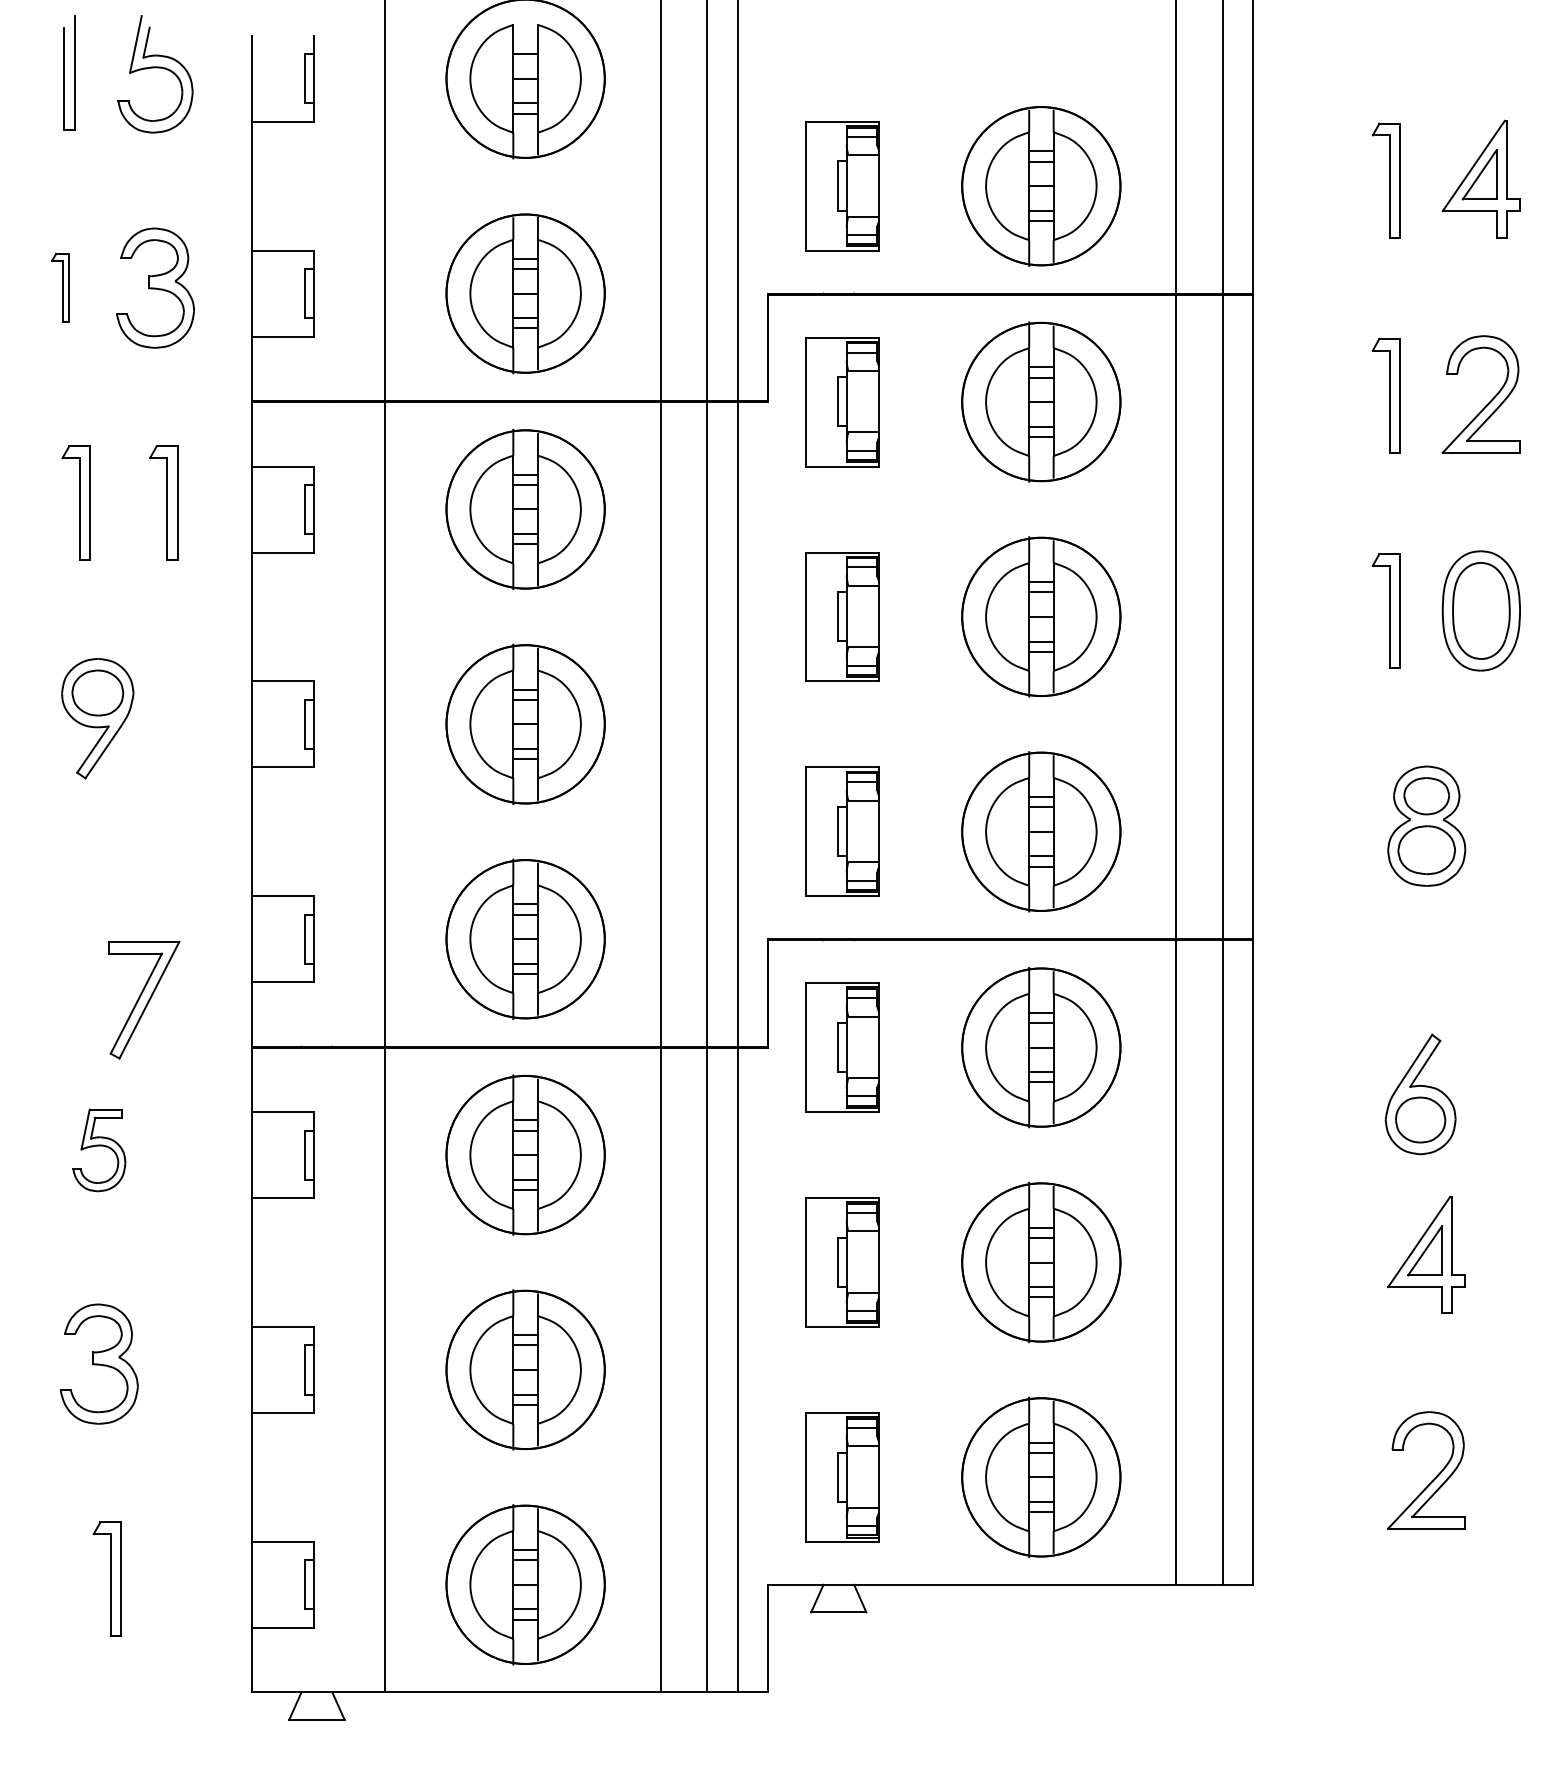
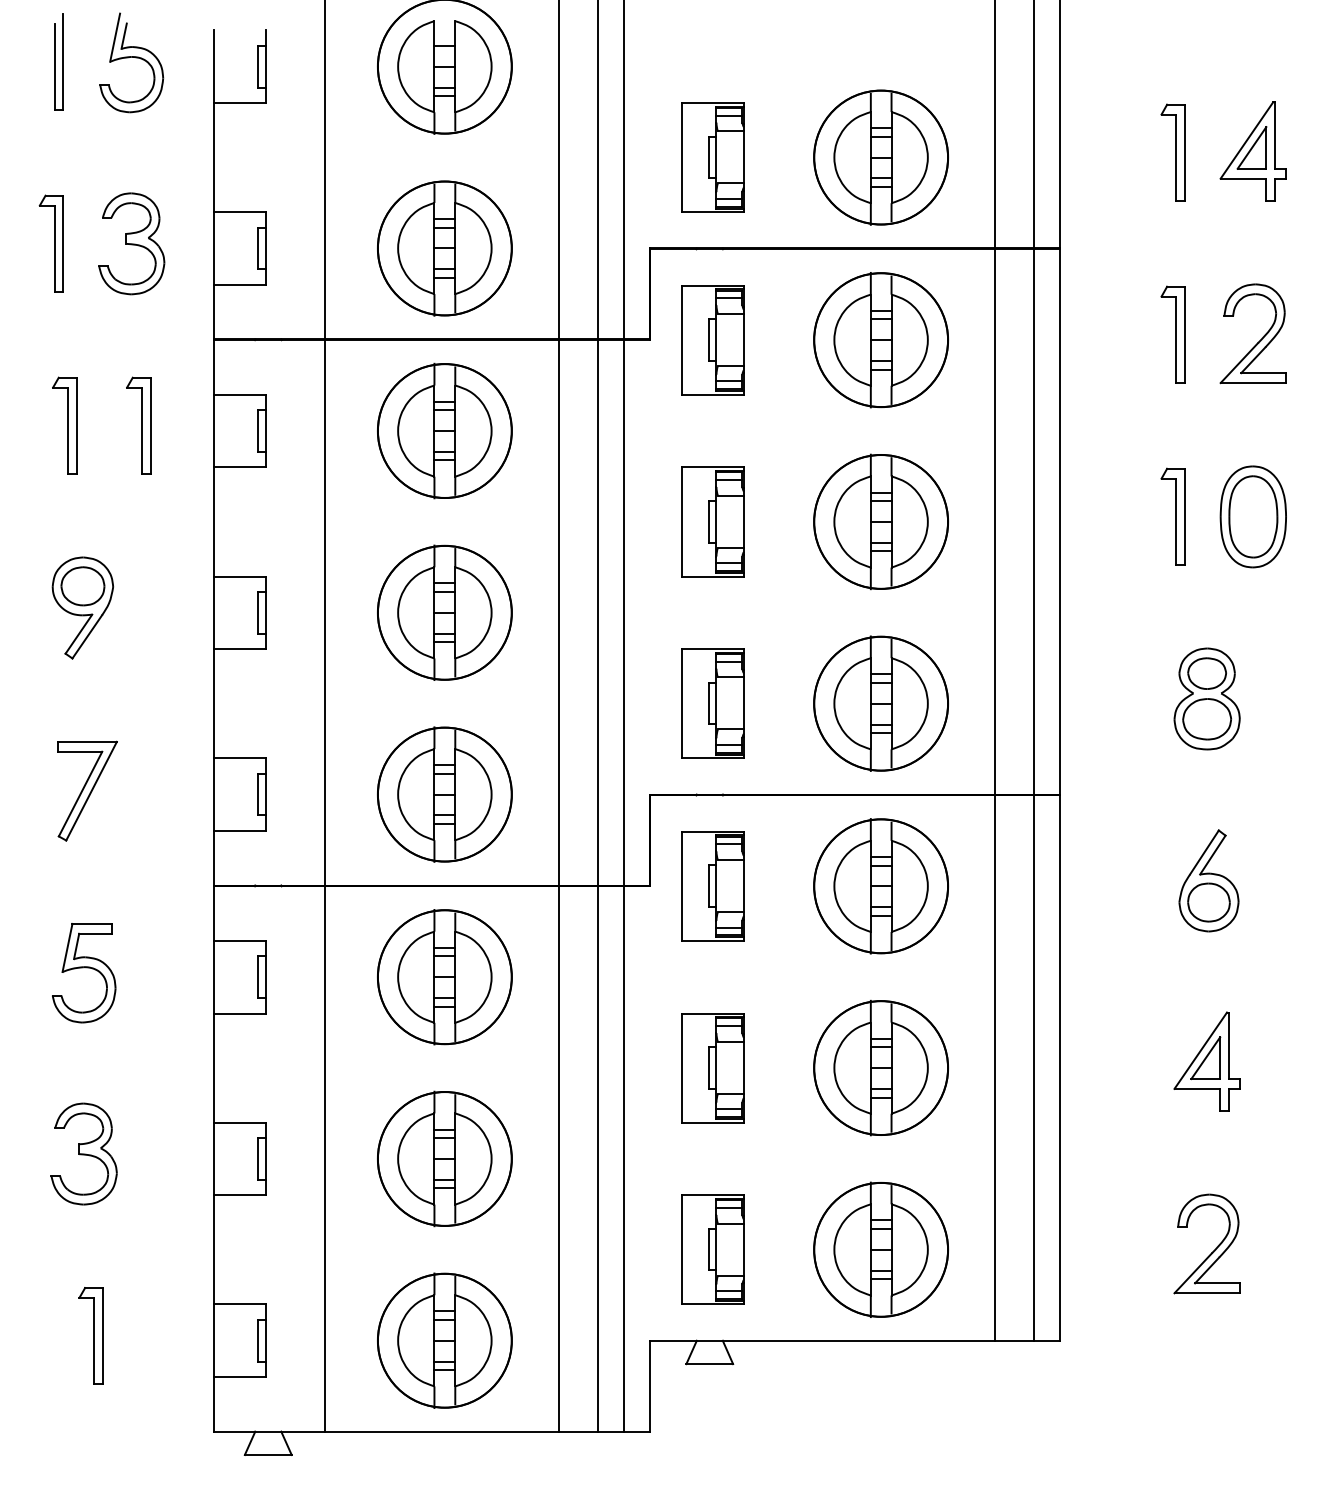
part: (59, 287) -> (50, 243), size x1.67
part: (144, 999) -> (87, 790), moved
part: (1420, 1093) -> (1208, 880), moved
part: (99, 1150) -> (84, 973), size x1.43

